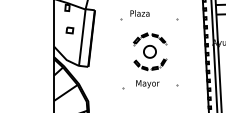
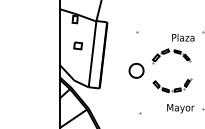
text: (139, 13) -> (182, 37), moved
part: (149, 51) -> (136, 70), moved
text: (147, 84) -> (180, 109), moved

